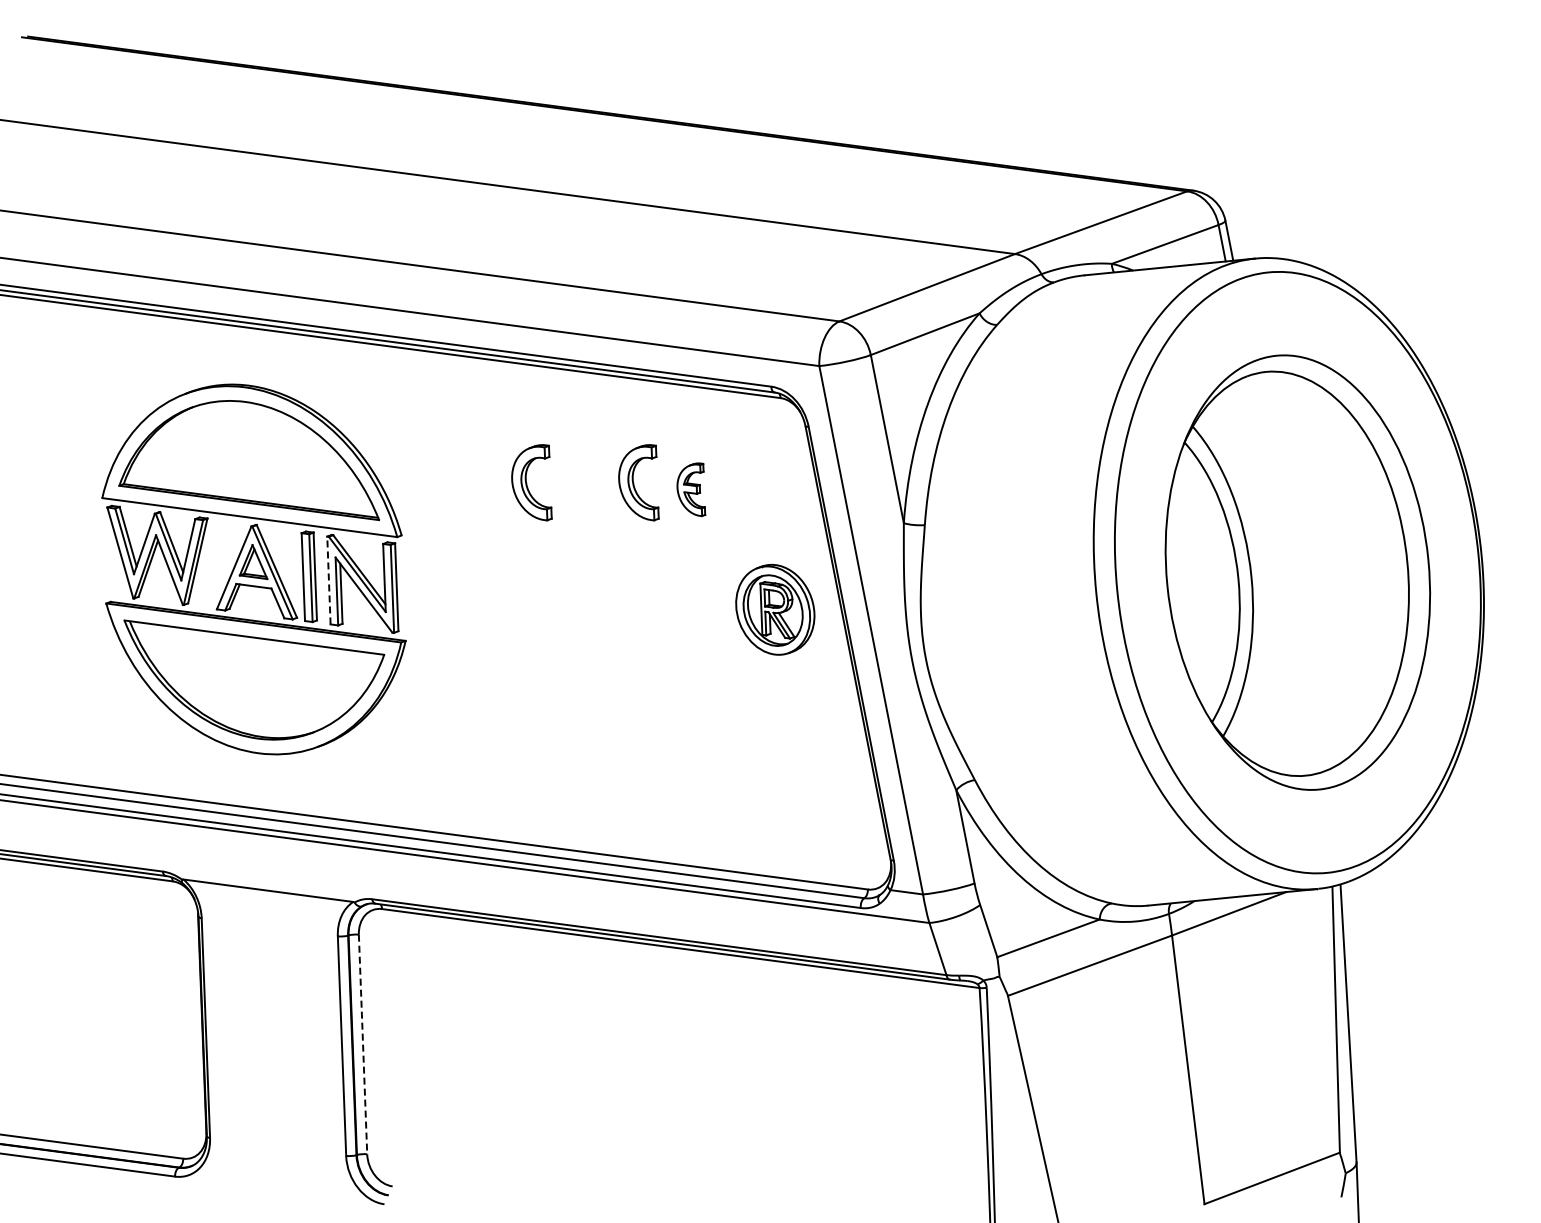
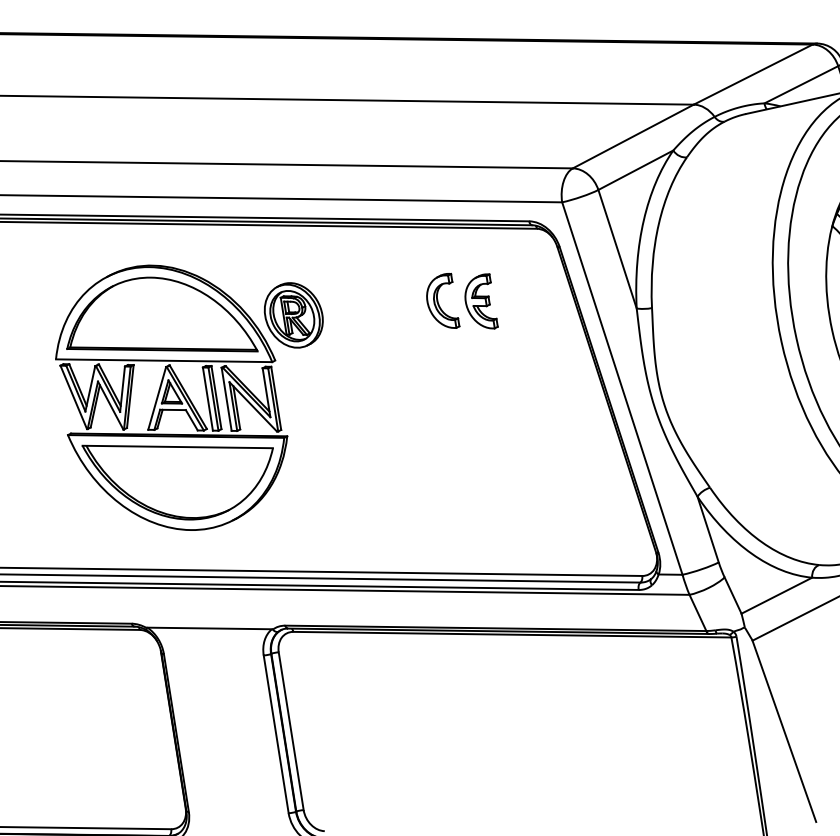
part: (531, 482) -> (364, 311), removed
part: (691, 489) -> (480, 302), size x1.43
line: (328, 580) -> (226, 399), dashed -> solid
part: (775, 609) -> (293, 315), moved
line: (363, 1044) -> (291, 731), dashed -> solid

